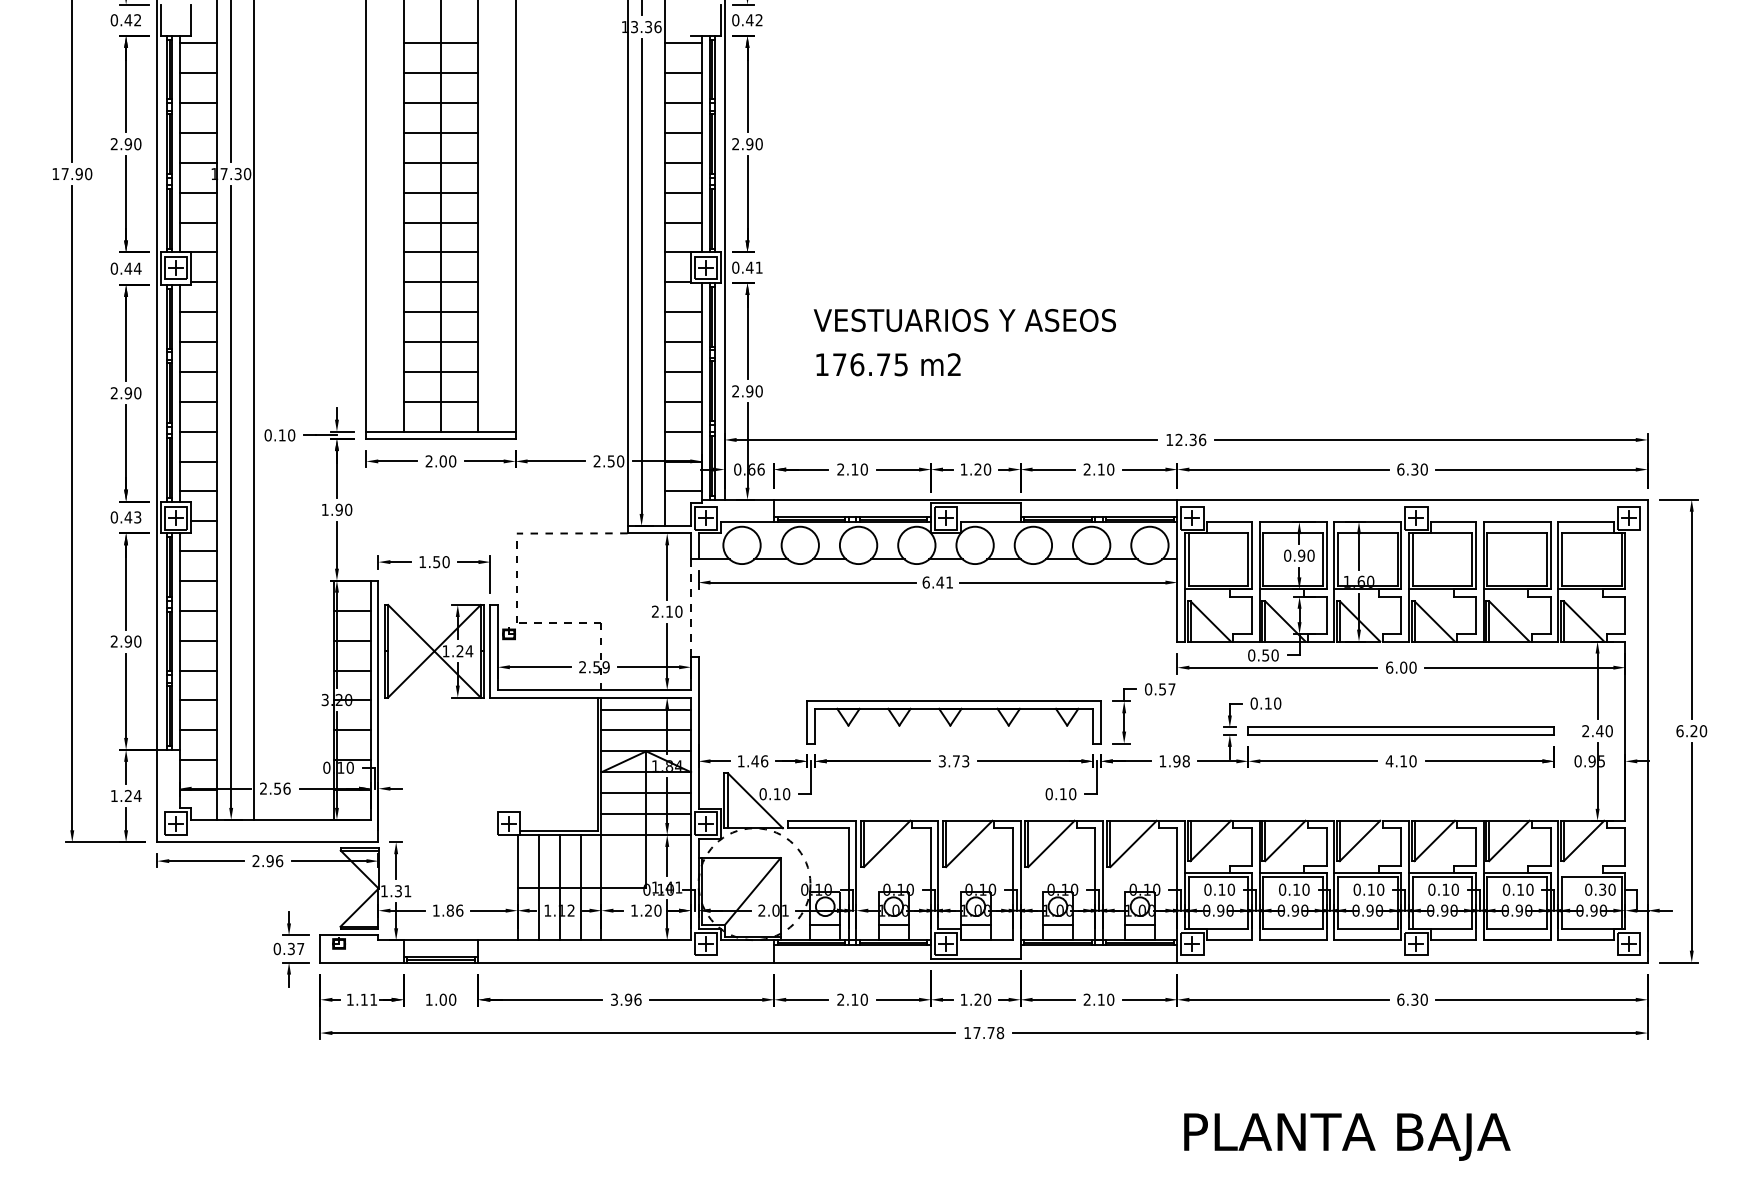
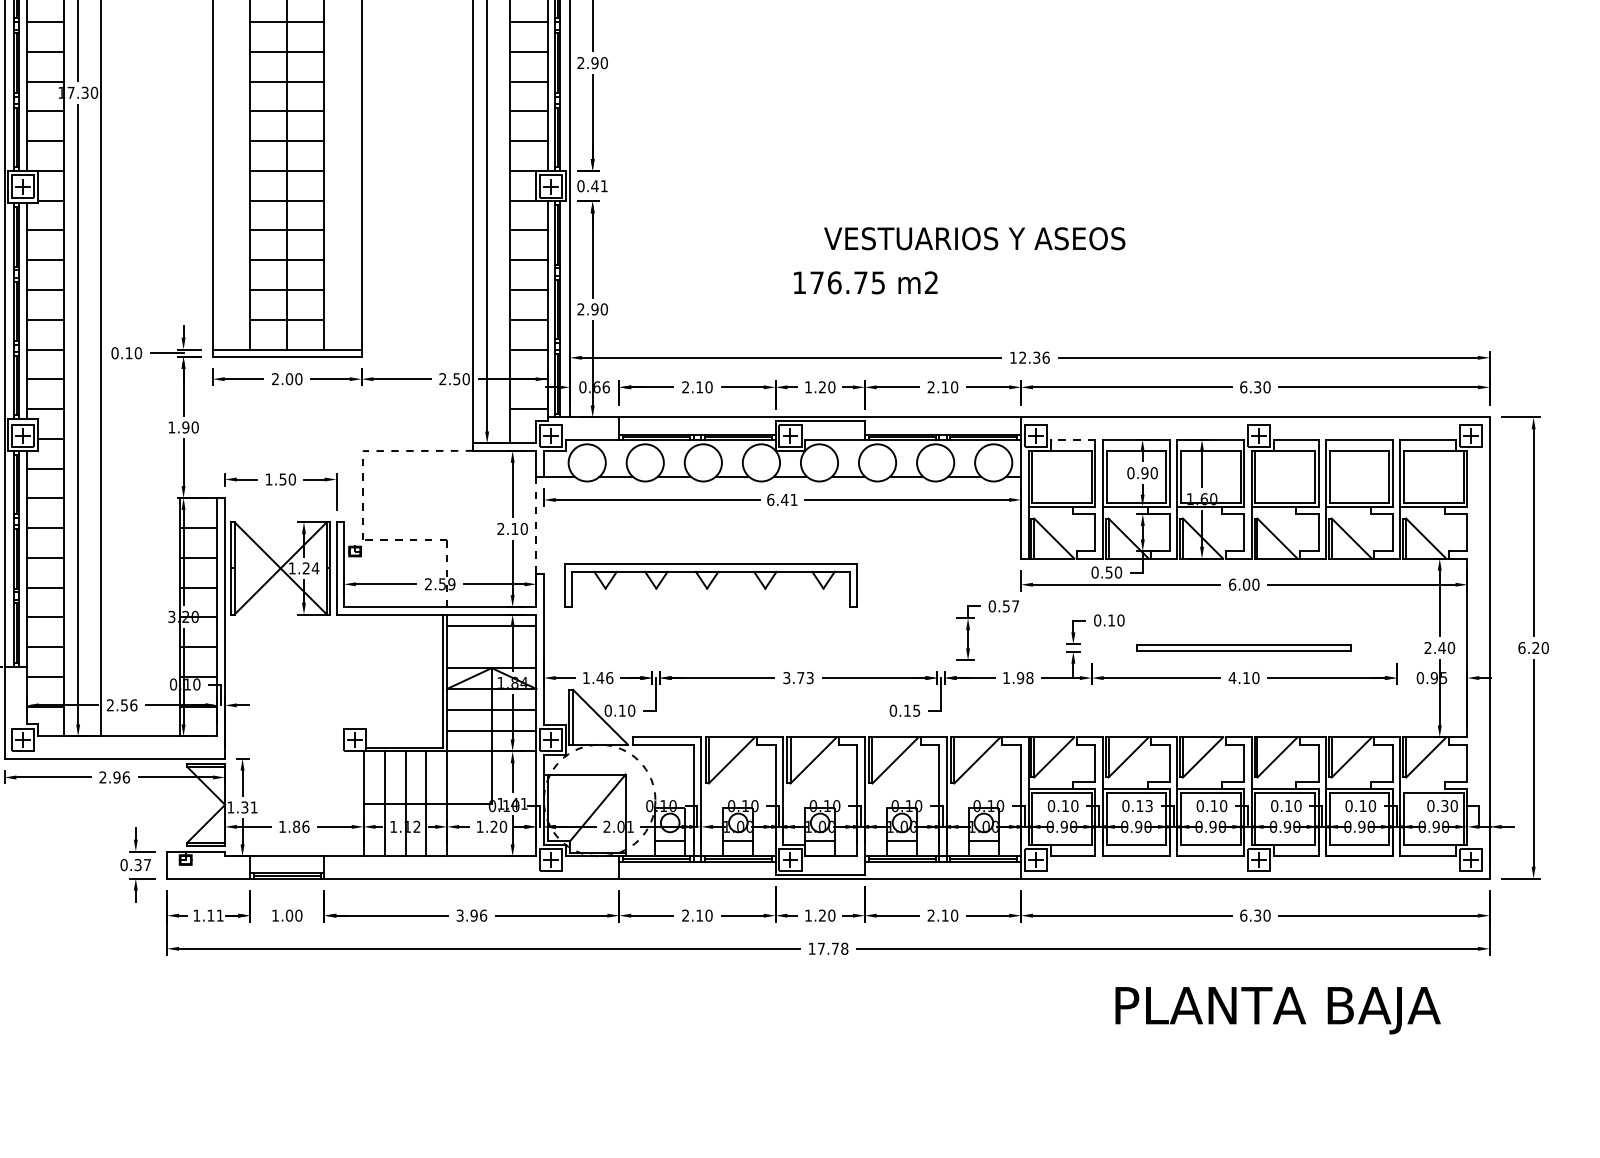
text: (964, 320) -> (974, 238), moved
text: (888, 364) -> (865, 282), moved
line: (1229, 522) -> (1072, 440), solid -> dashed
part: (953, 722) -> (710, 585), moved
line: (646, 730) -> (492, 647), removed
part: (1400, 730) -> (1243, 647), size x0.7
text: (1072, 794) -> (916, 711), 0.10 -> 0.15
text: (1305, 889) -> (1148, 805), 0.10 -> 0.13
text: (1347, 1136) -> (1278, 1010), moved

